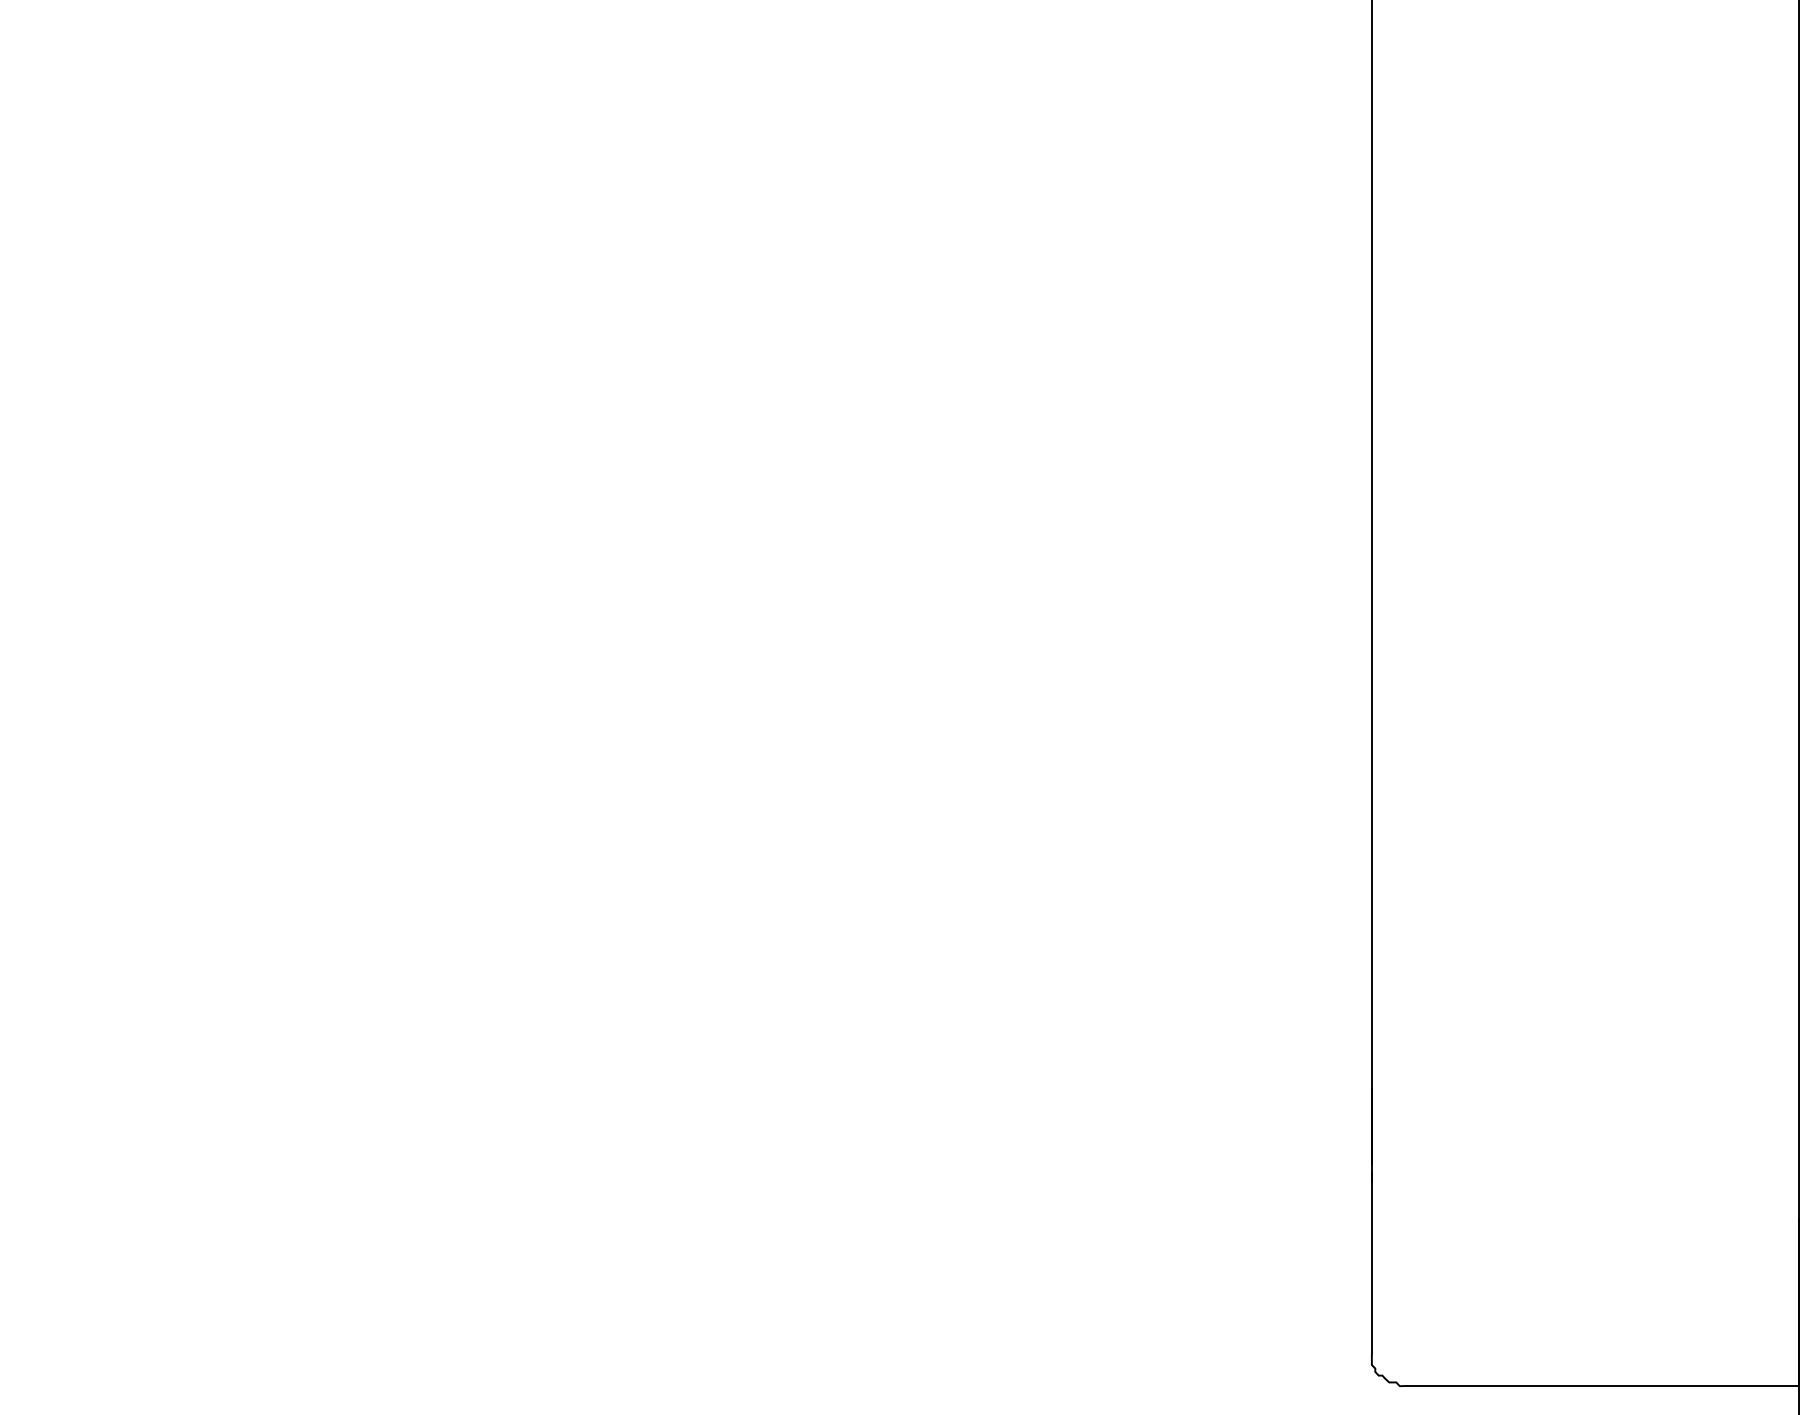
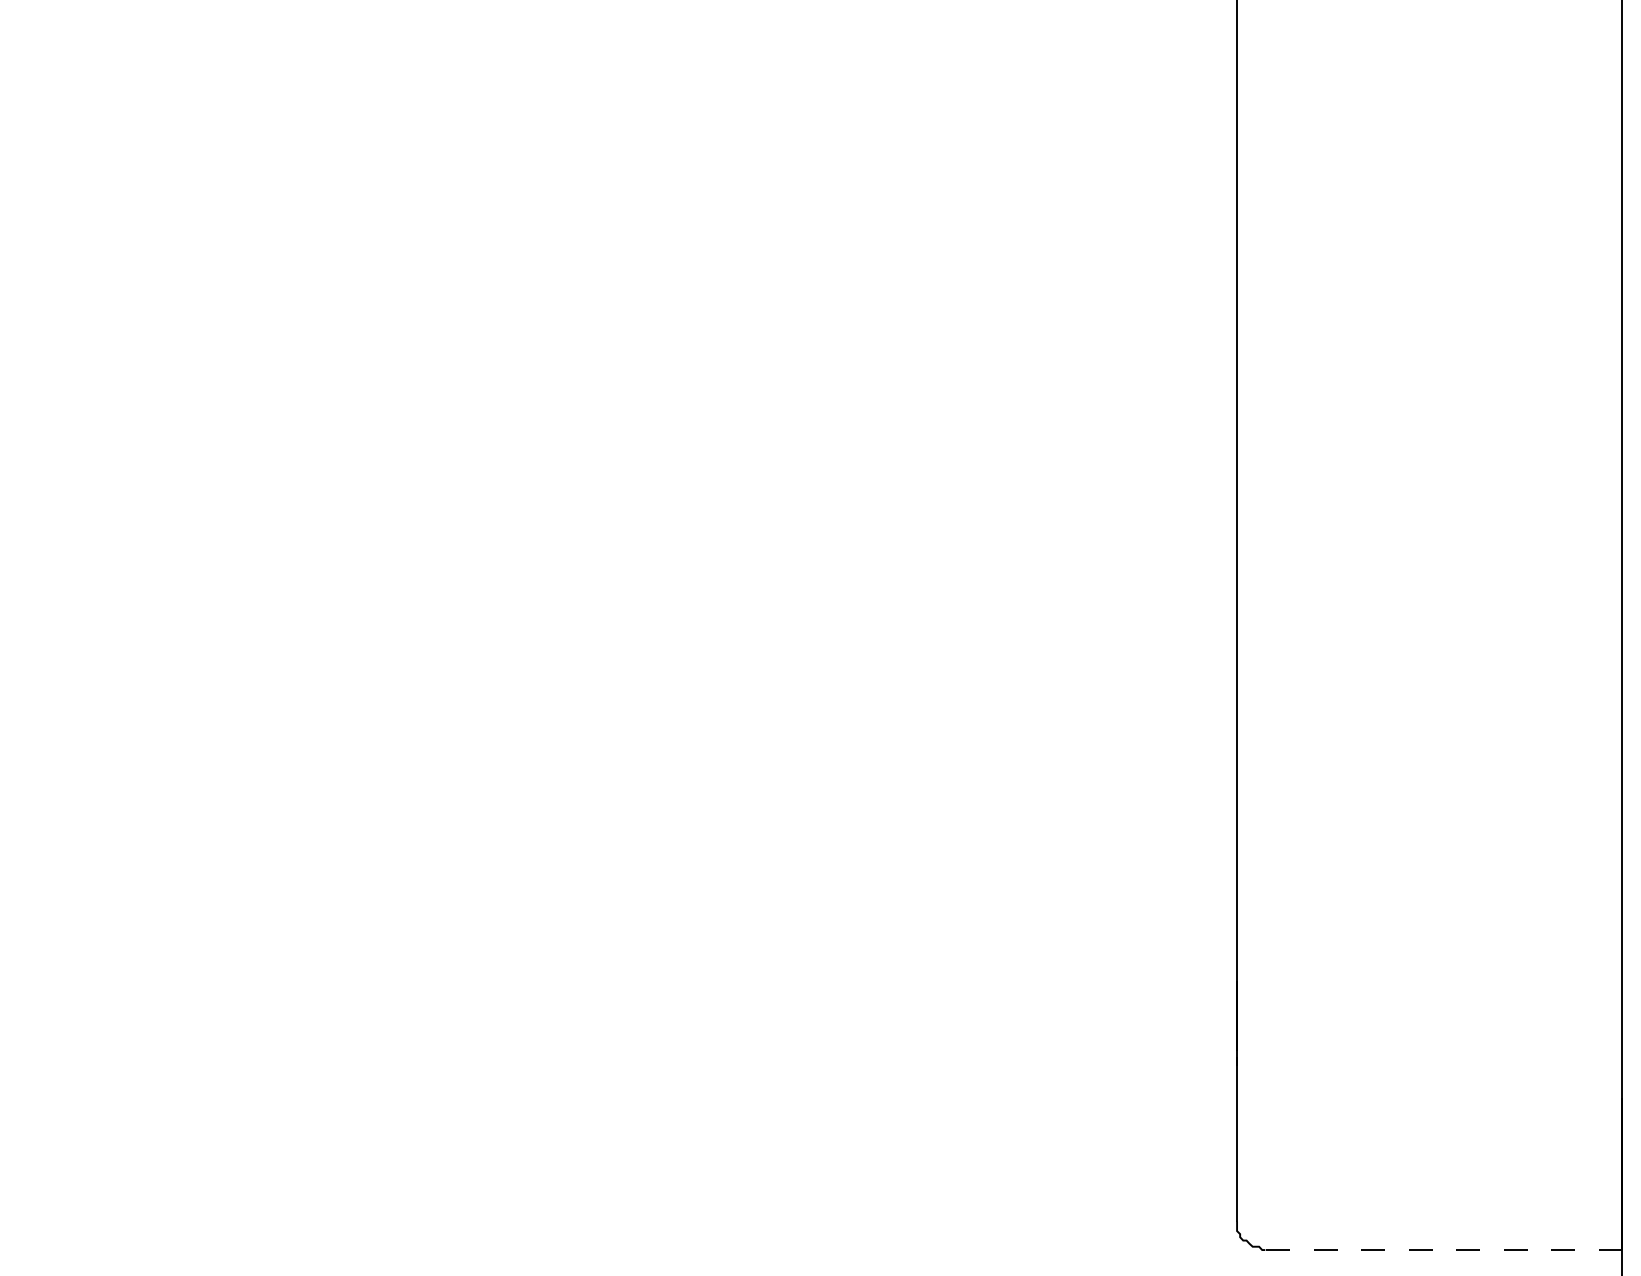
line: (1600, 1386) -> (1443, 1250), solid -> dashed

